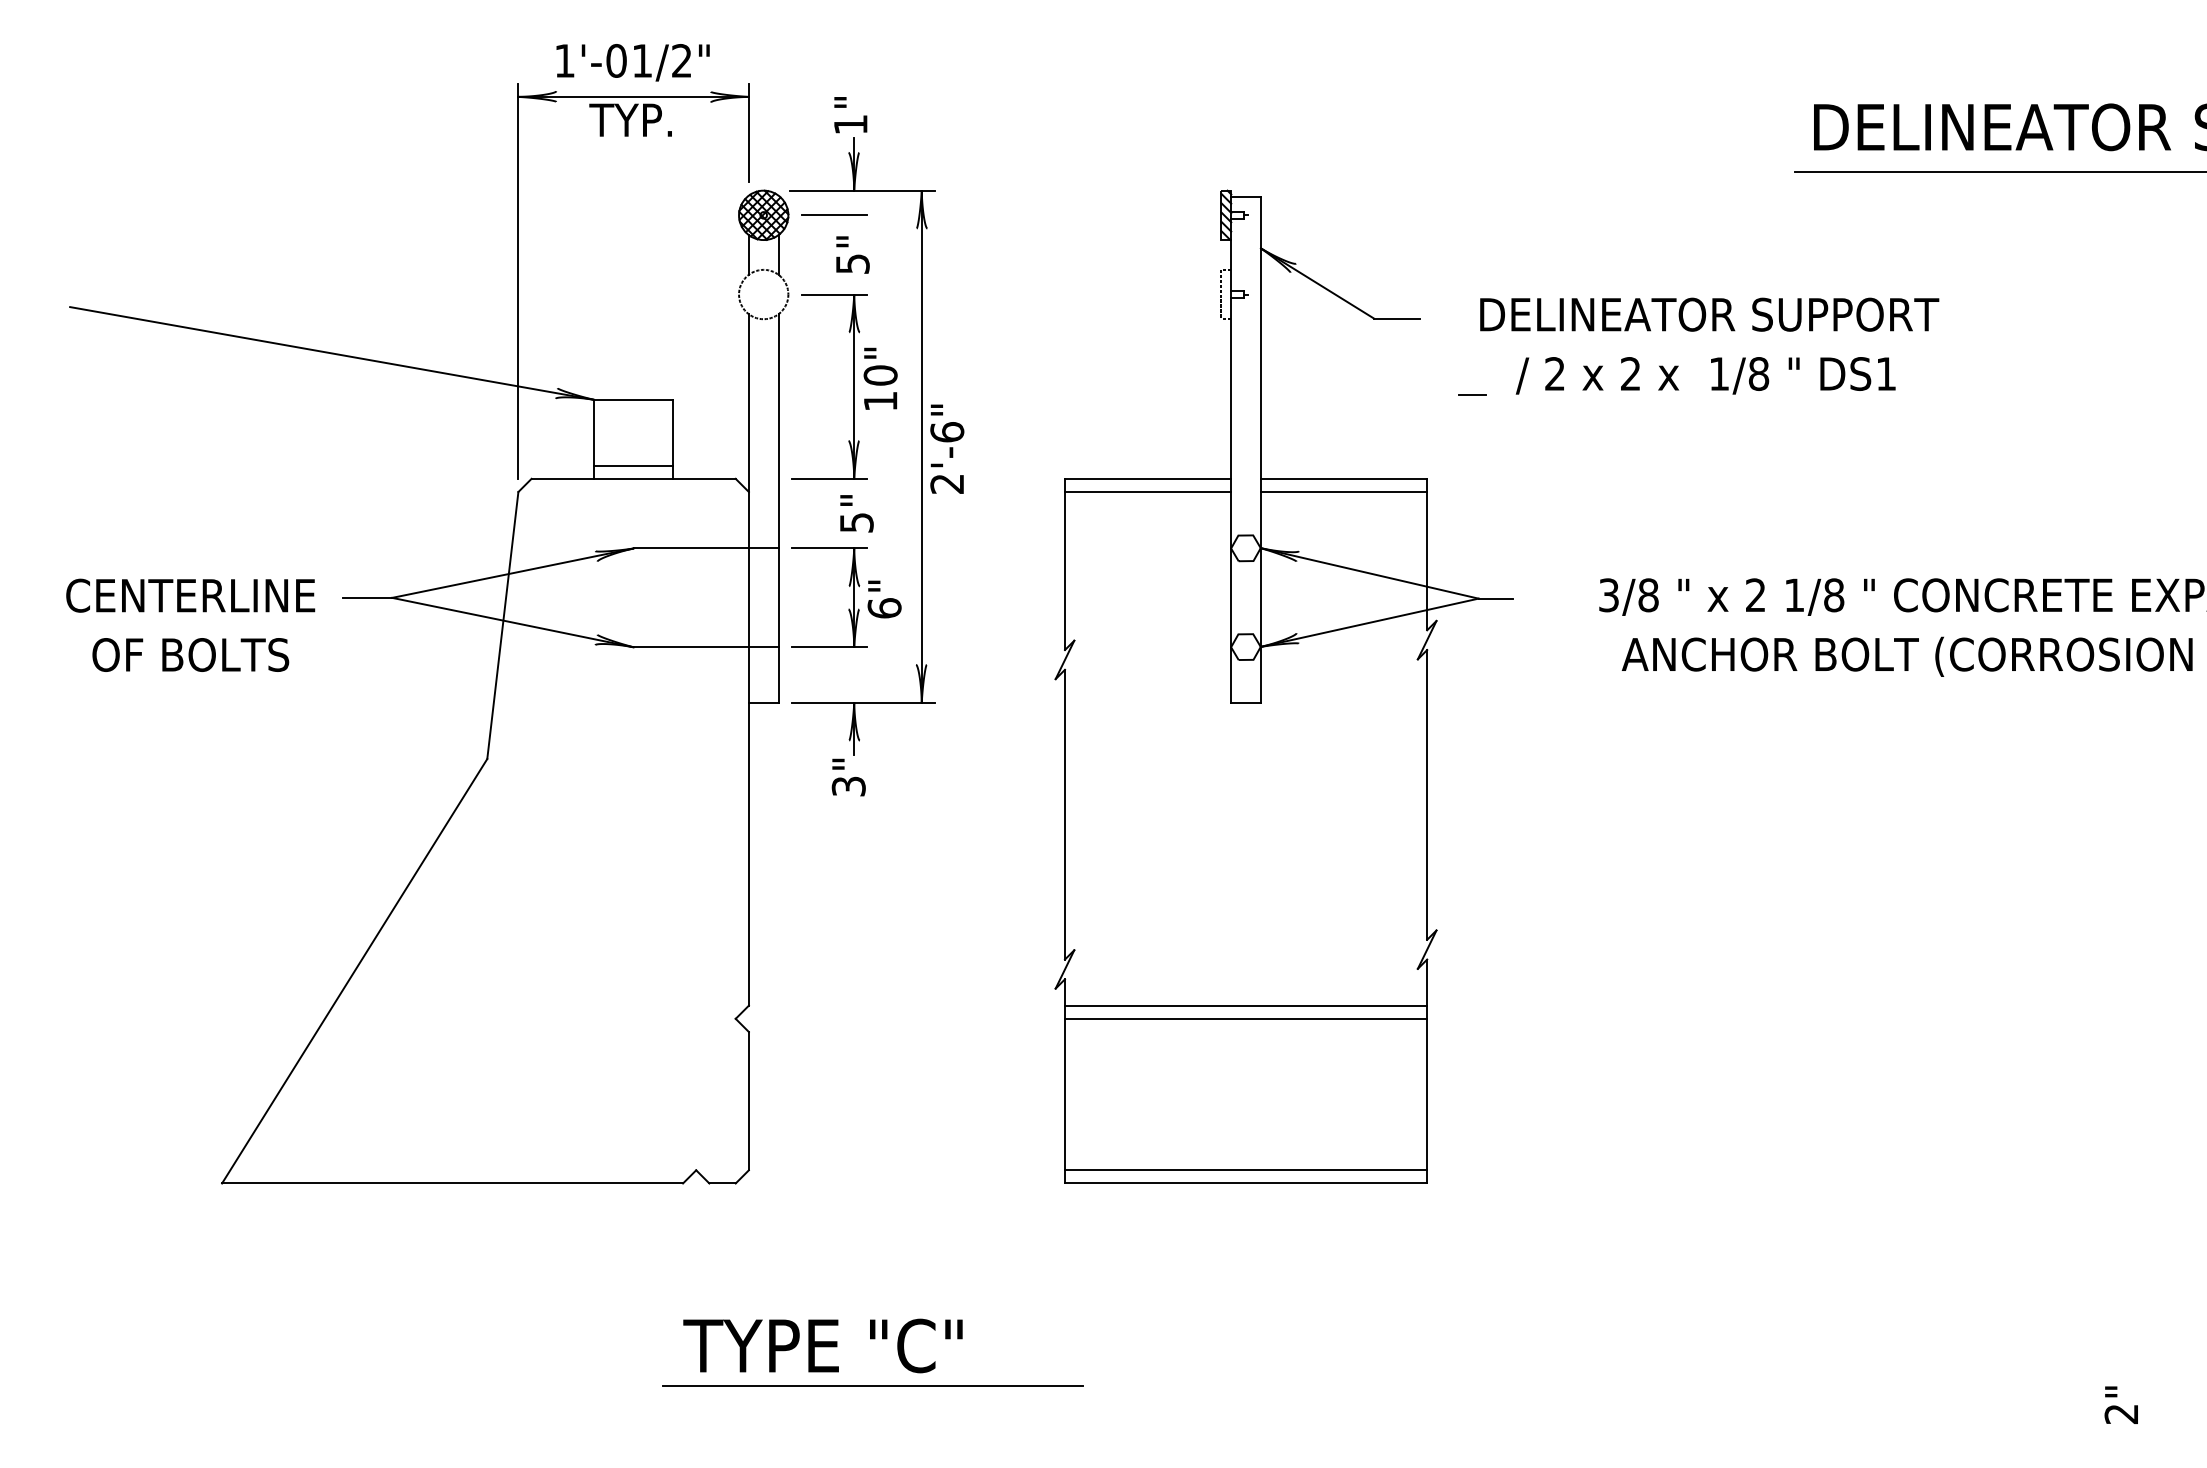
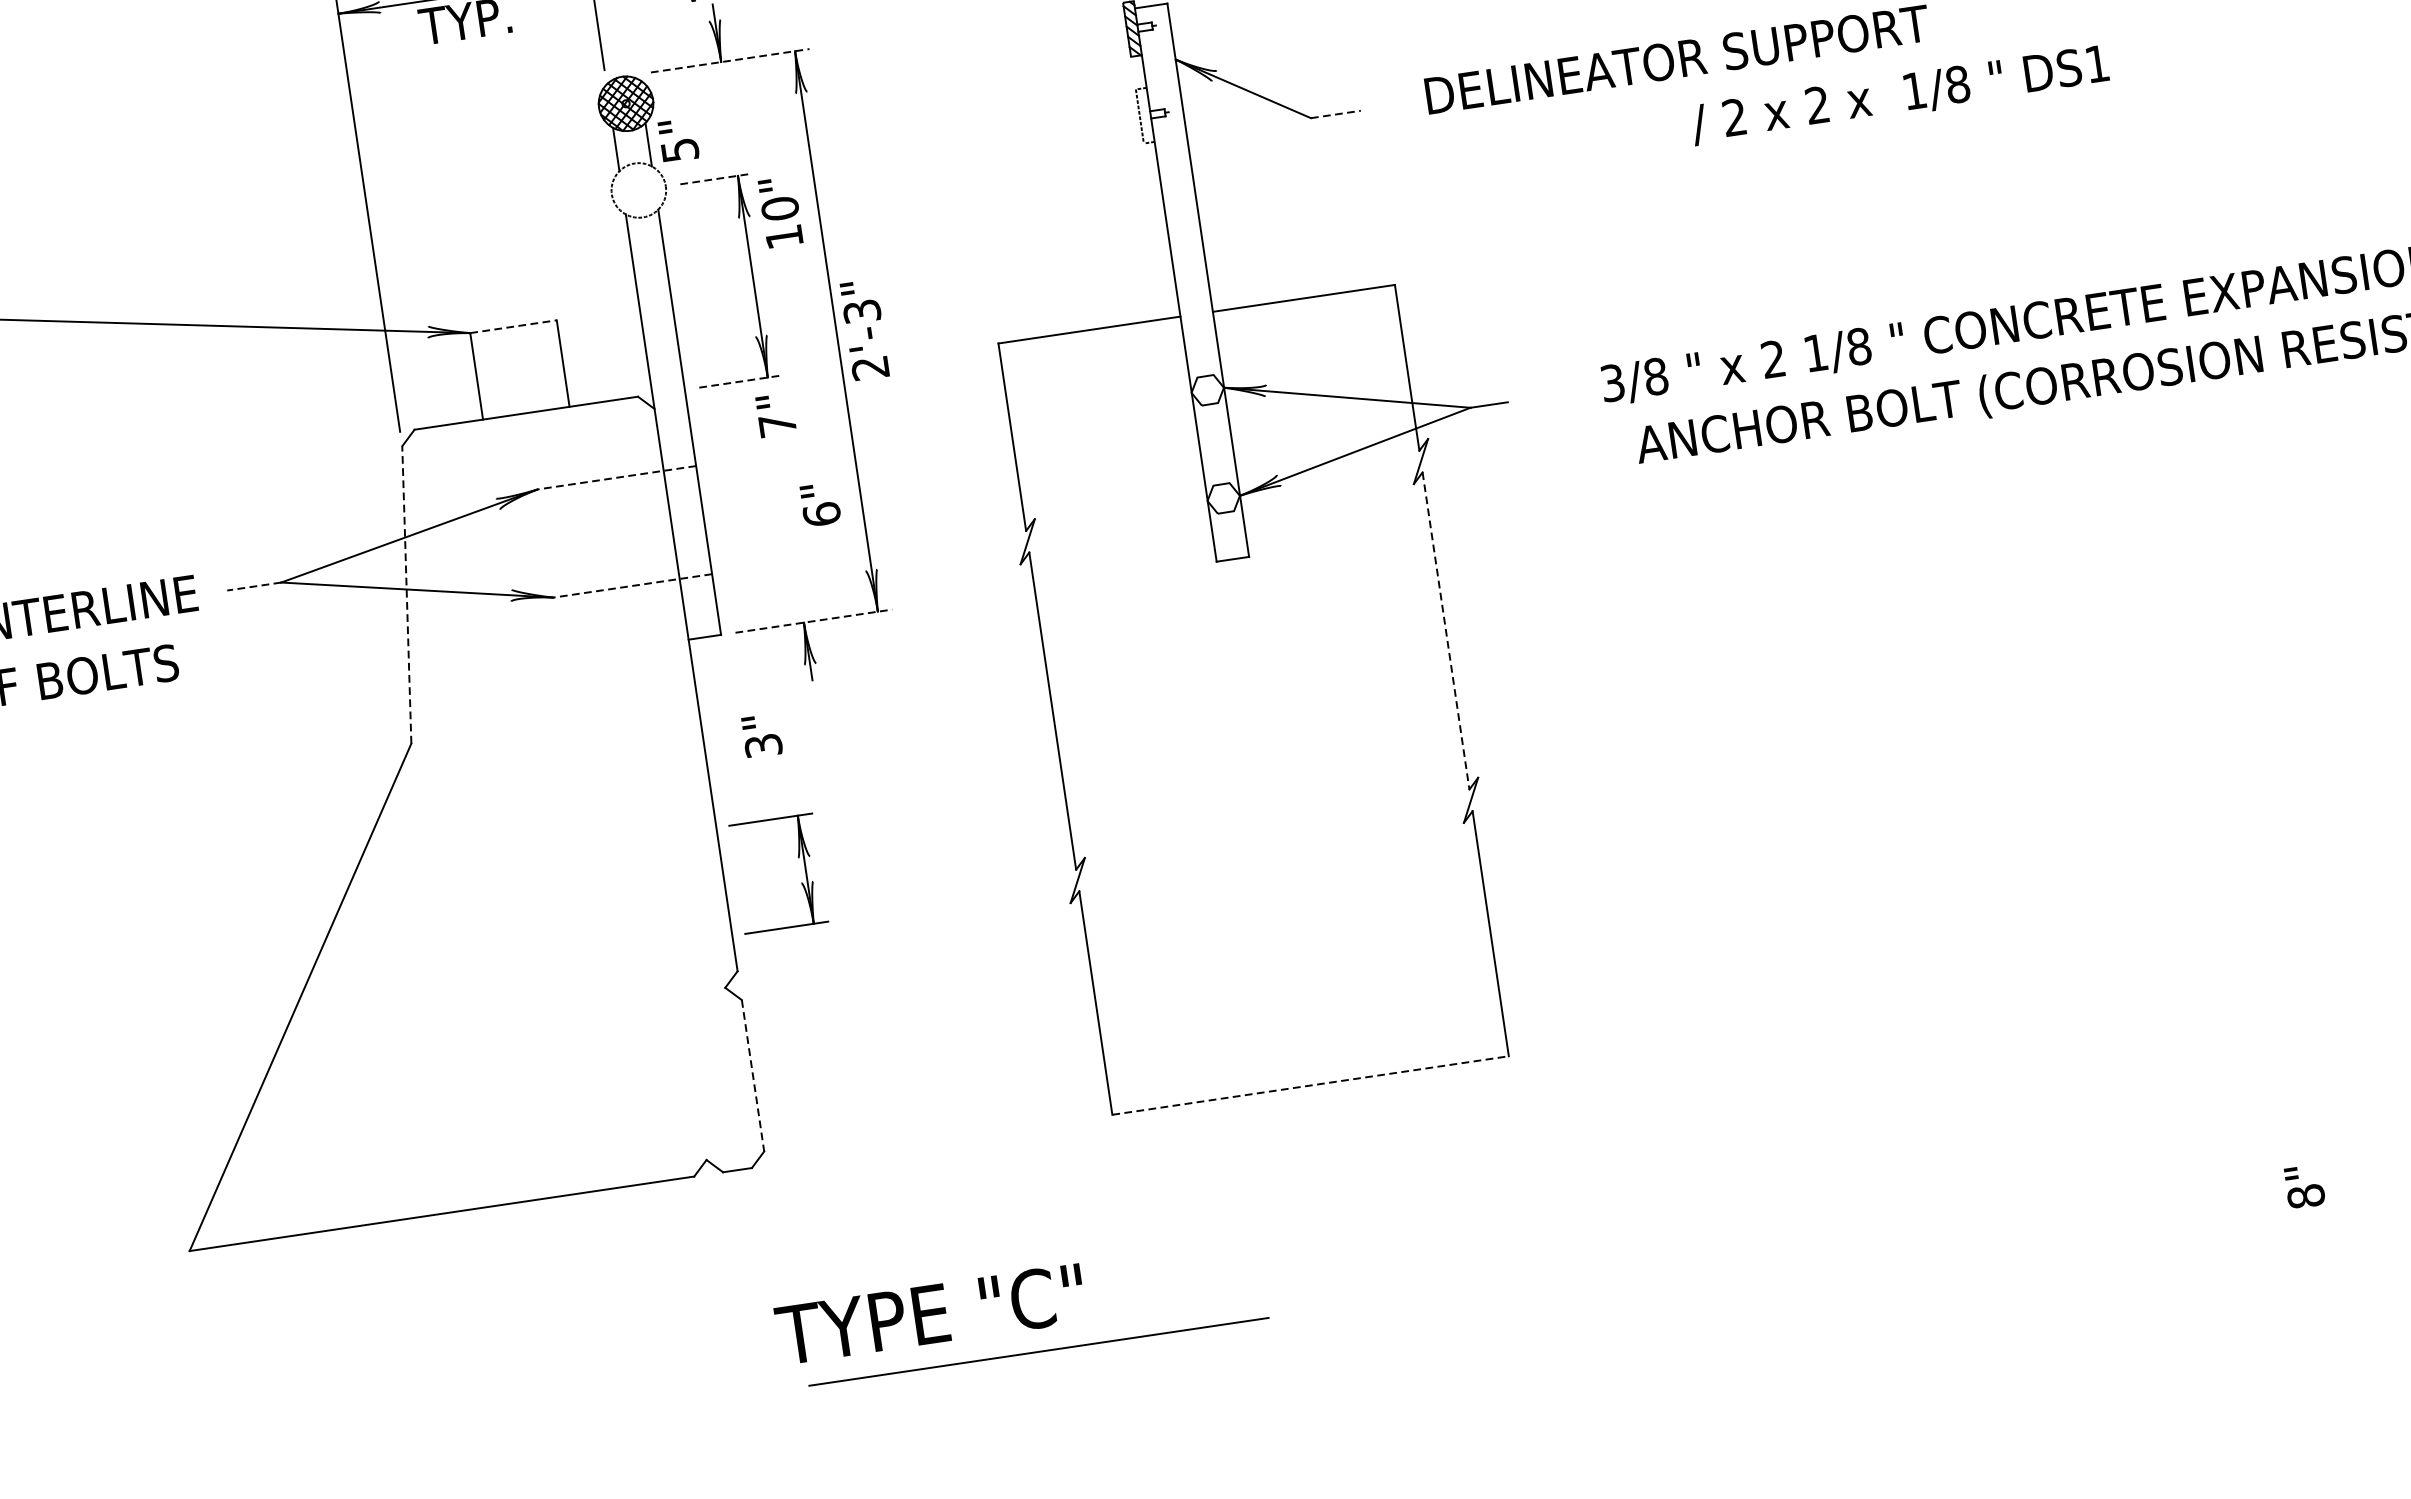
line: (862, 190) -> (730, 60), solid -> dashed
line: (834, 215) -> (703, 92), removed
text: (852, 254) -> (678, 139), moved
line: (834, 294) -> (716, 178), solid -> dashed
line: (1396, 318) -> (1335, 114), solid -> dashed
text: (1705, 375) -> (1899, 94), moved
text: (880, 378) -> (780, 212), moved
line: (1472, 394) -> (1430, 185), removed
line: (633, 399) -> (513, 326), solid -> dashed
text: (947, 432) -> (862, 311), 2'-6" -> 2'-3"
line: (633, 465) -> (523, 398), removed
line: (829, 478) -> (740, 381), solid -> dashed
line: (1147, 492) -> (1090, 345), removed
line: (1343, 492) -> (1305, 313), removed
text: (856, 522) -> (777, 424), 5" -> 7"
line: (705, 548) -> (616, 477), solid -> dashed
line: (367, 597) -> (254, 586), solid -> dashed
part: (848, 608) -> (801, 882), moved
line: (502, 625) -> (406, 594), solid -> dashed
line: (705, 647) -> (632, 586), solid -> dashed
line: (863, 702) -> (814, 620), solid -> dashed
text: (848, 777) -> (761, 736), moved
line: (1427, 794) -> (1446, 630), solid -> dashed
line: (1245, 1005) -> (1281, 890), removed
line: (1245, 1018) -> (1283, 905), removed
line: (748, 1101) -> (752, 1076), solid -> dashed
line: (1245, 1170) -> (1307, 1071), removed
line: (1246, 1183) -> (1311, 1085), solid -> dashed
text: (822, 1345) -> (929, 1314), moved
line: (872, 1385) -> (1038, 1351), moved
text: (2121, 1414) -> (2306, 1196), 2" -> 8"

